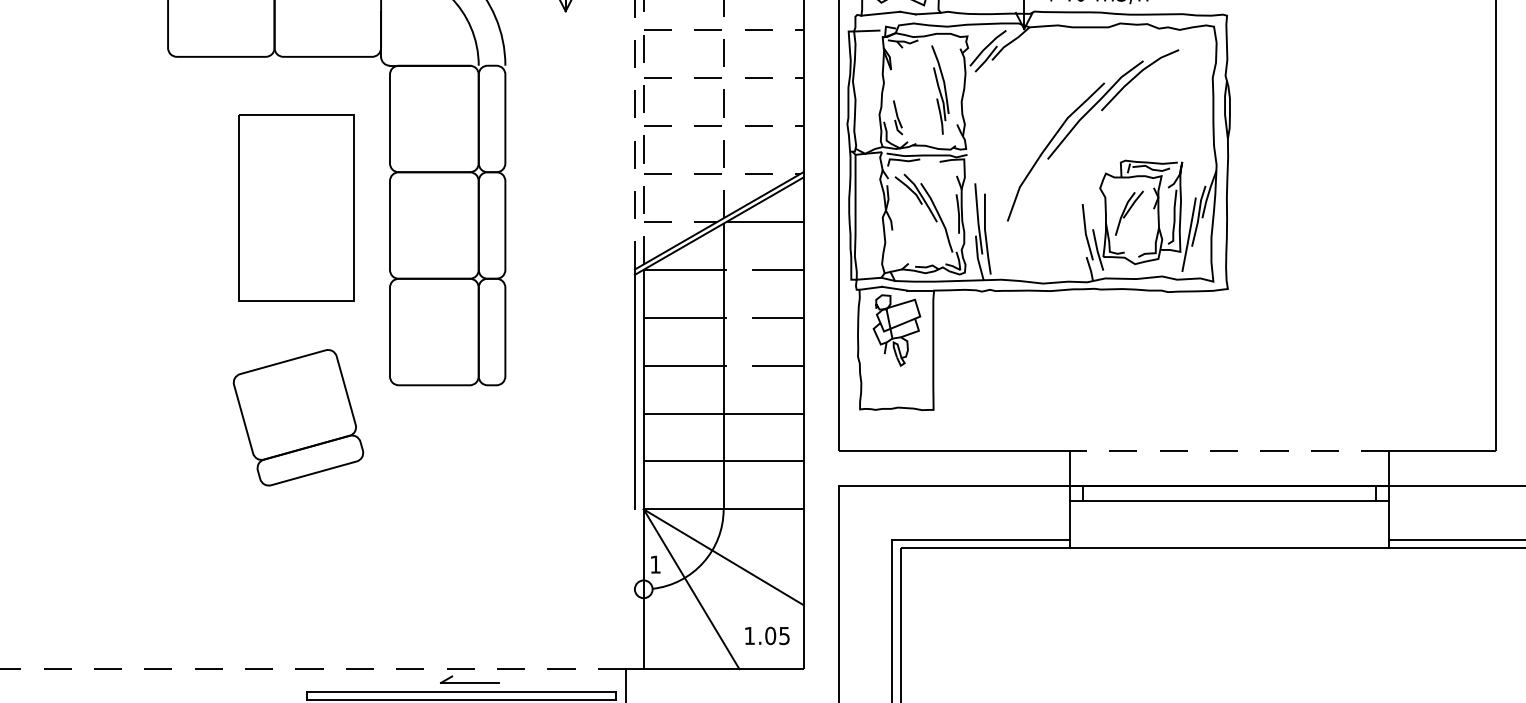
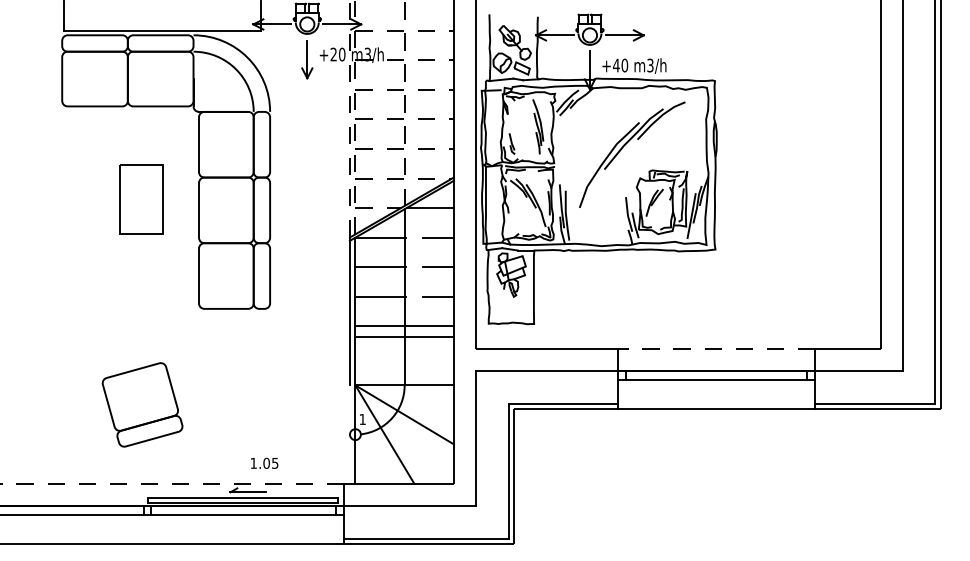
part: (296, 207) -> (141, 199), size x0.6
part: (298, 417) -> (142, 404), moved
line: (723, 460) -> (404, 336), moved
text: (767, 634) -> (264, 462), moved

